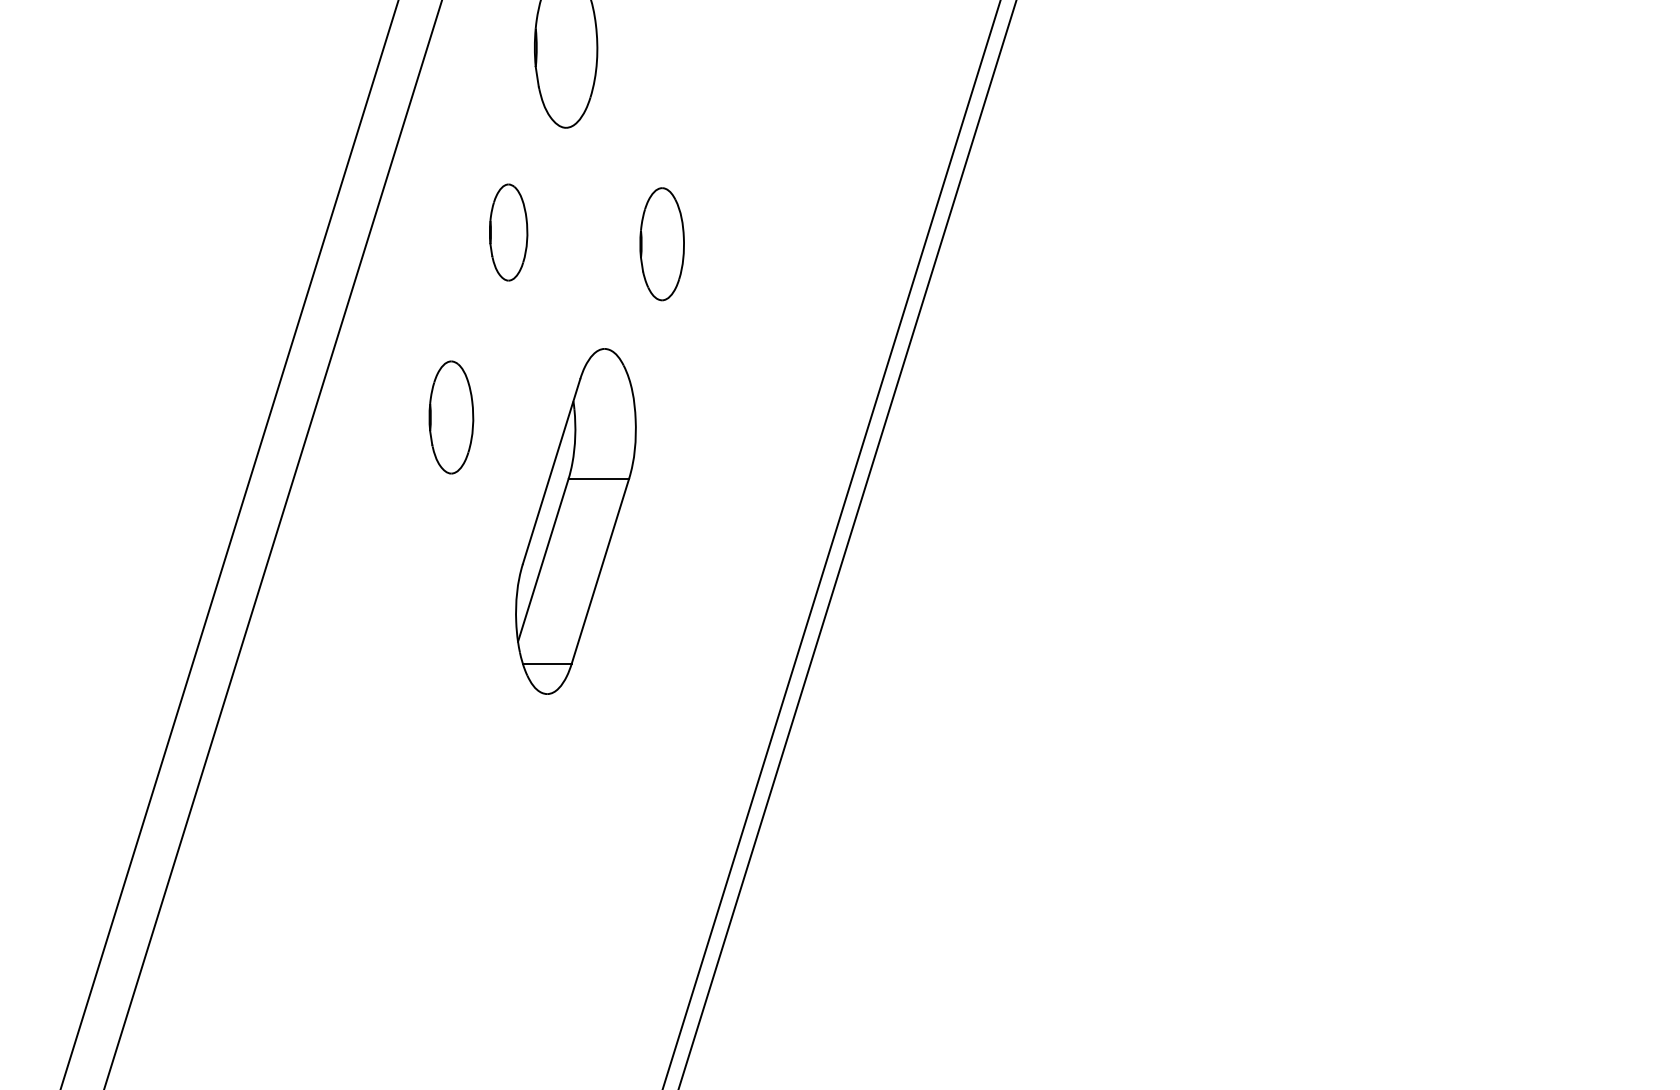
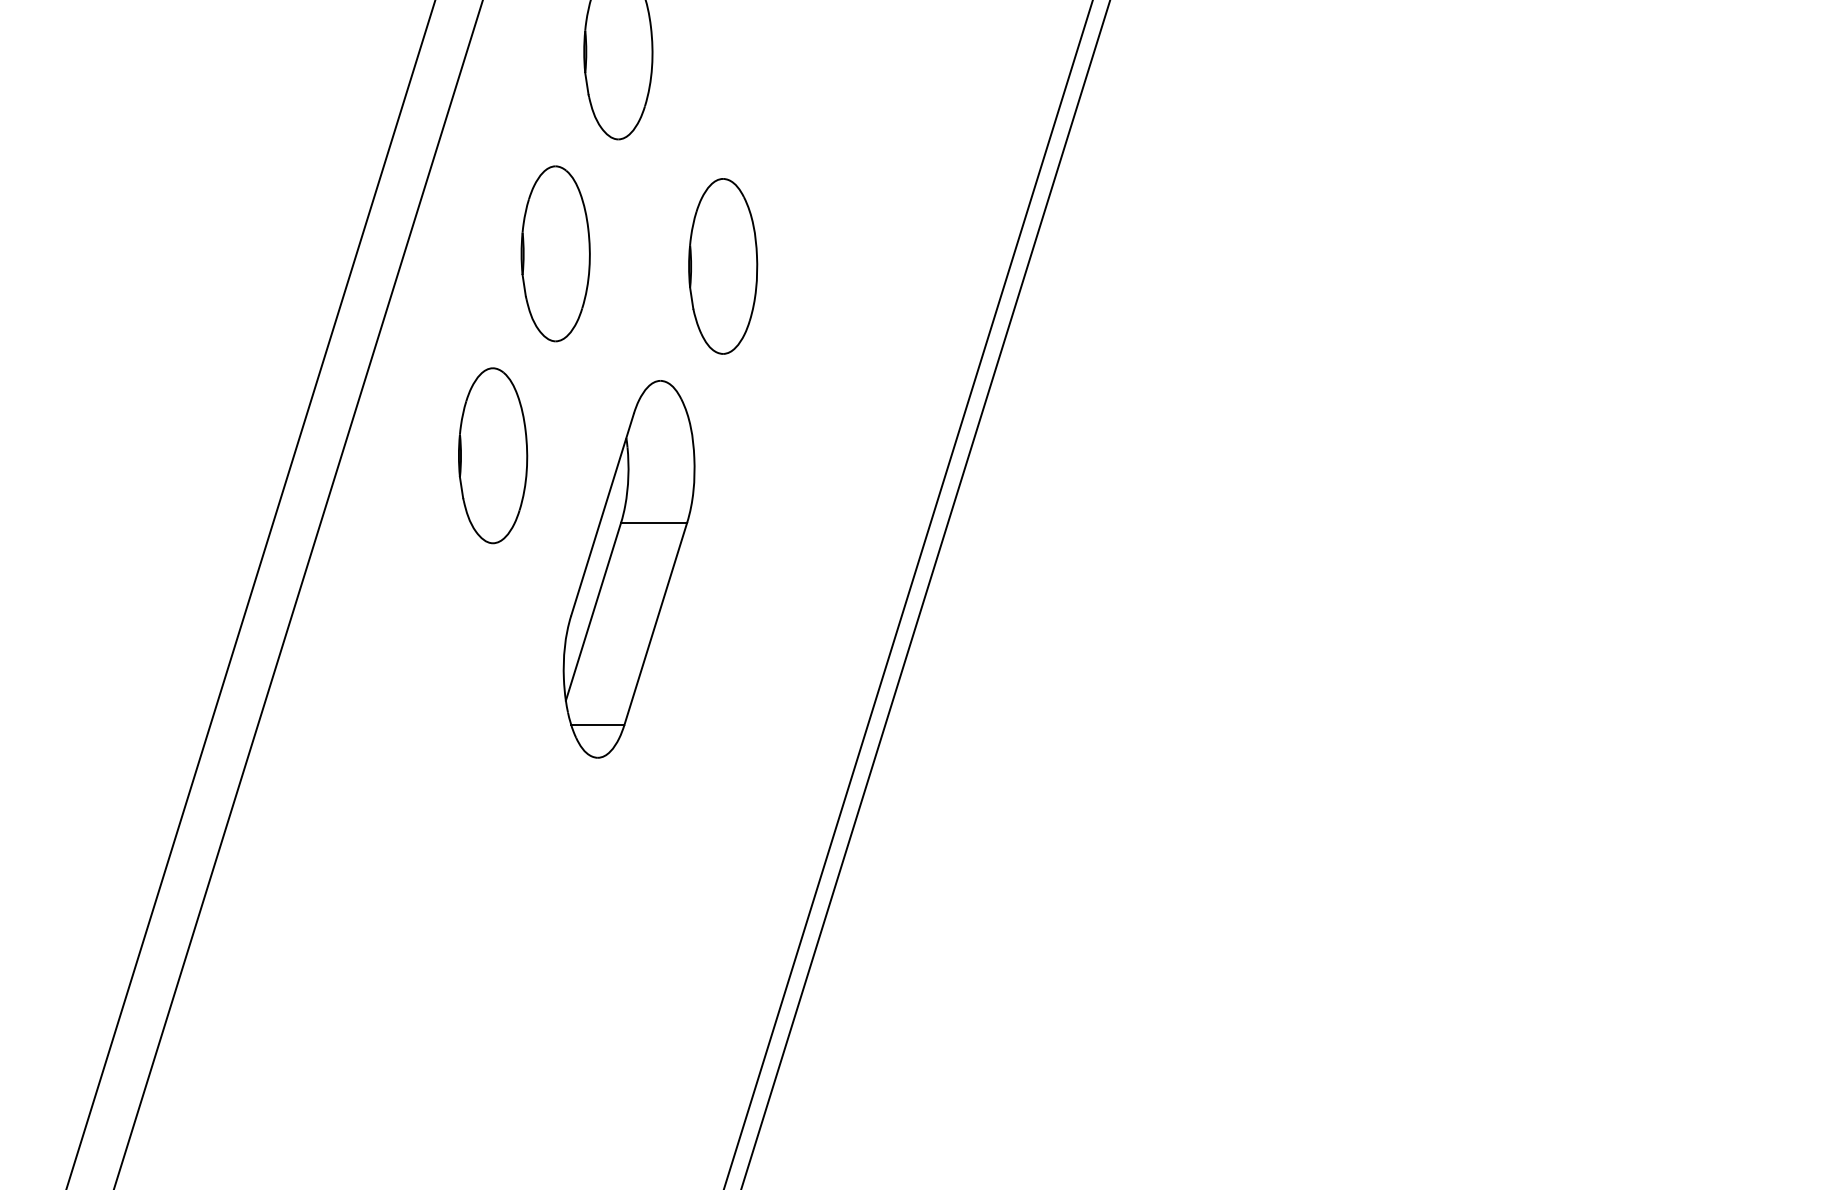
part: (508, 232) -> (555, 253), size x1.67
part: (662, 244) -> (723, 266), size x1.43
part: (451, 417) -> (493, 455), size x1.43

